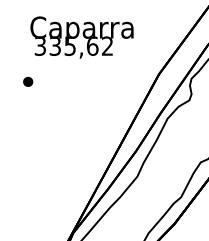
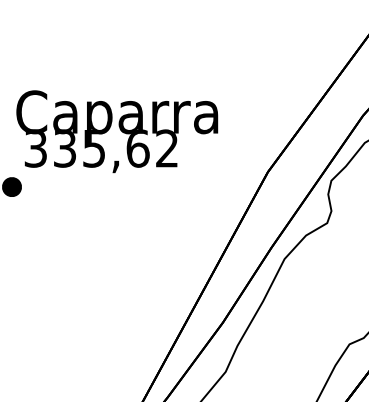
text: (81, 37) -> (116, 131), moved

